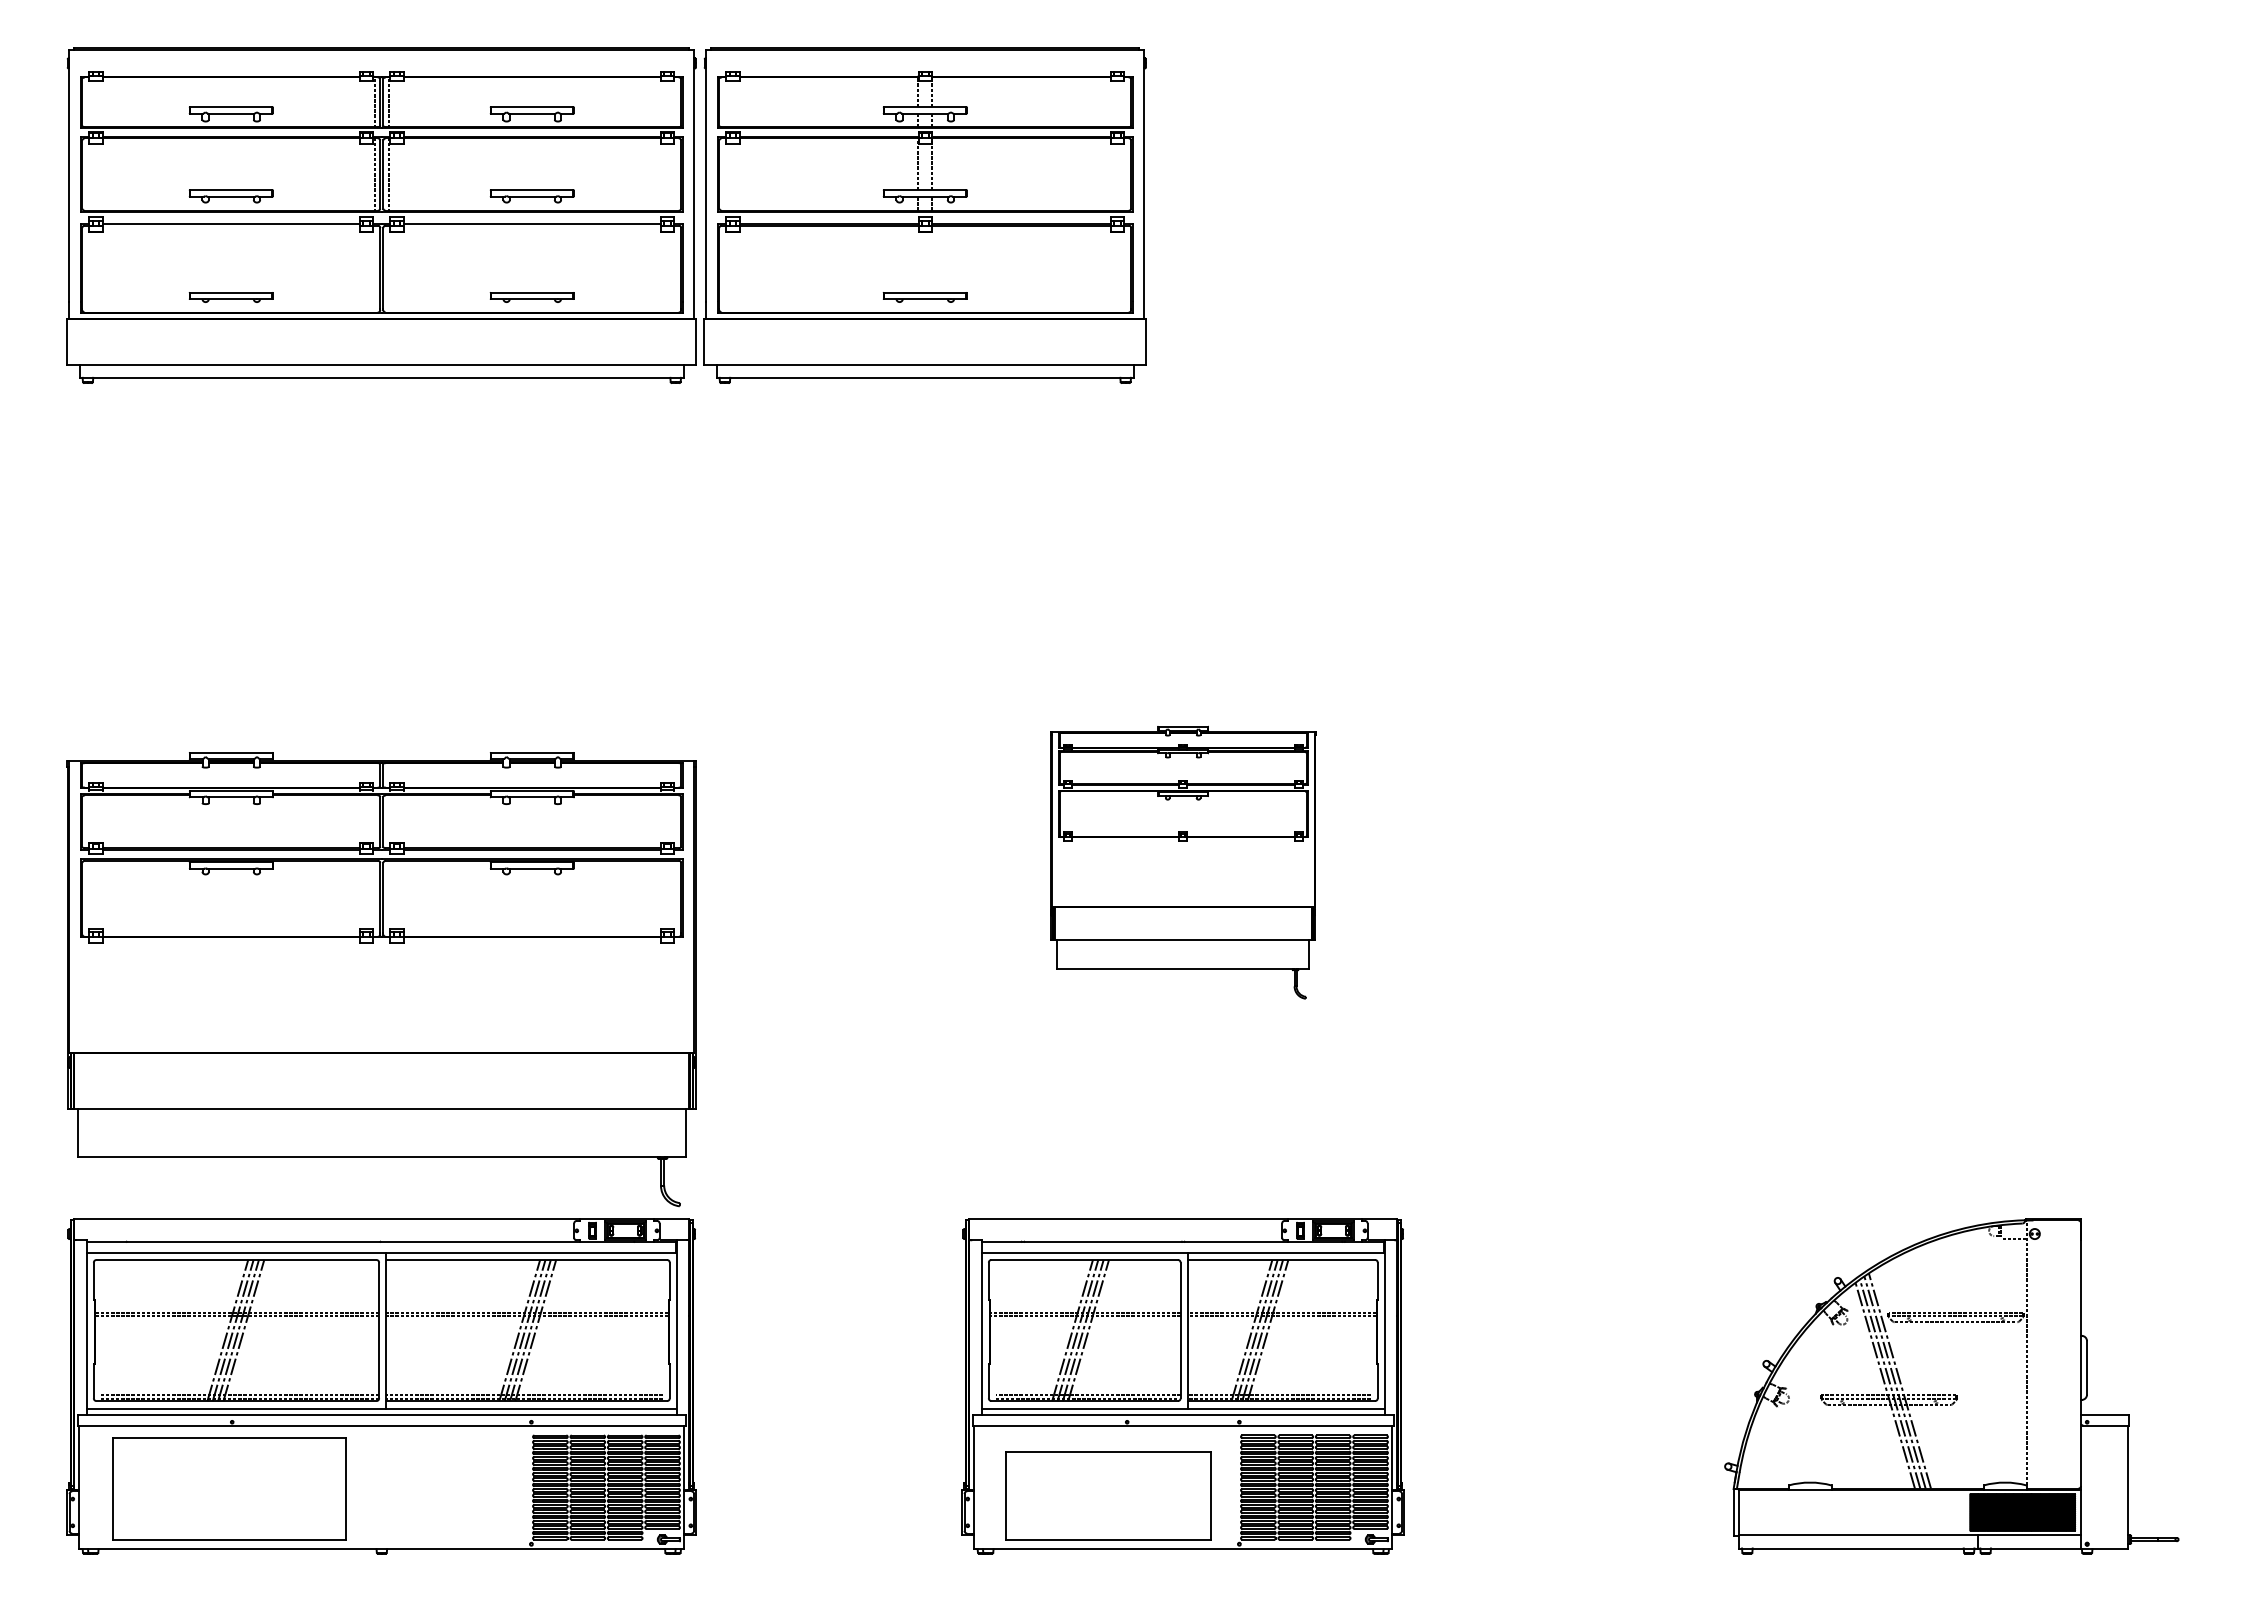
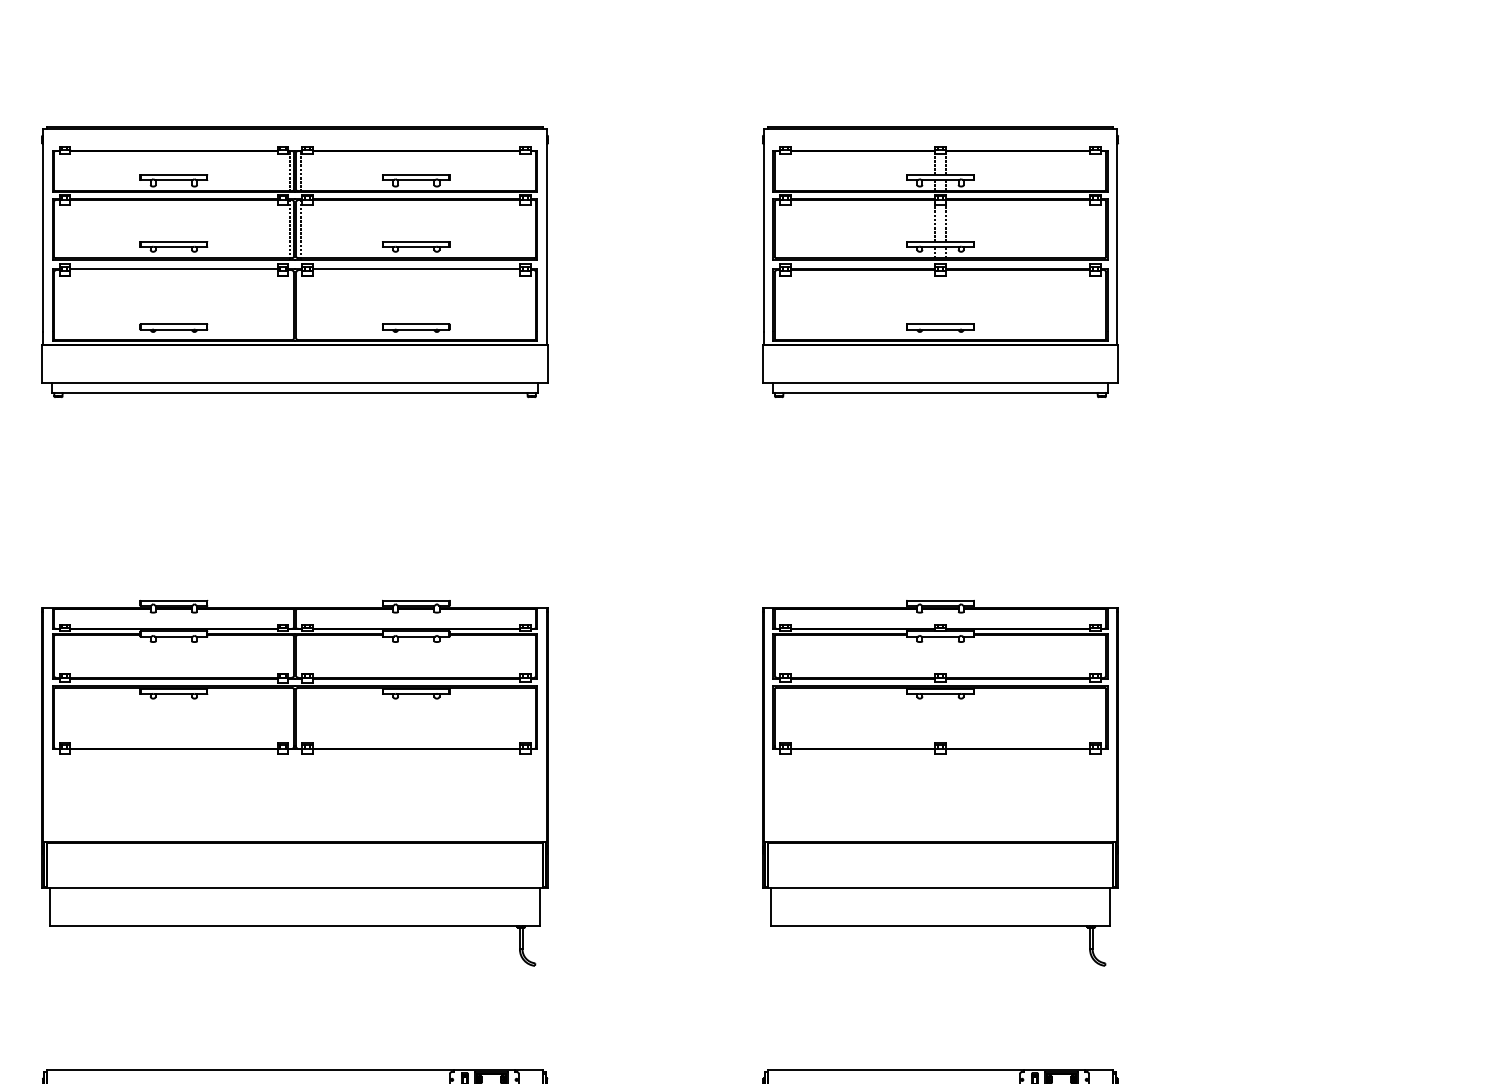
part: (924, 215) -> (939, 262), moved
part: (1182, 862) -> (939, 783), size x1.67
part: (381, 979) -> (294, 783), moved

